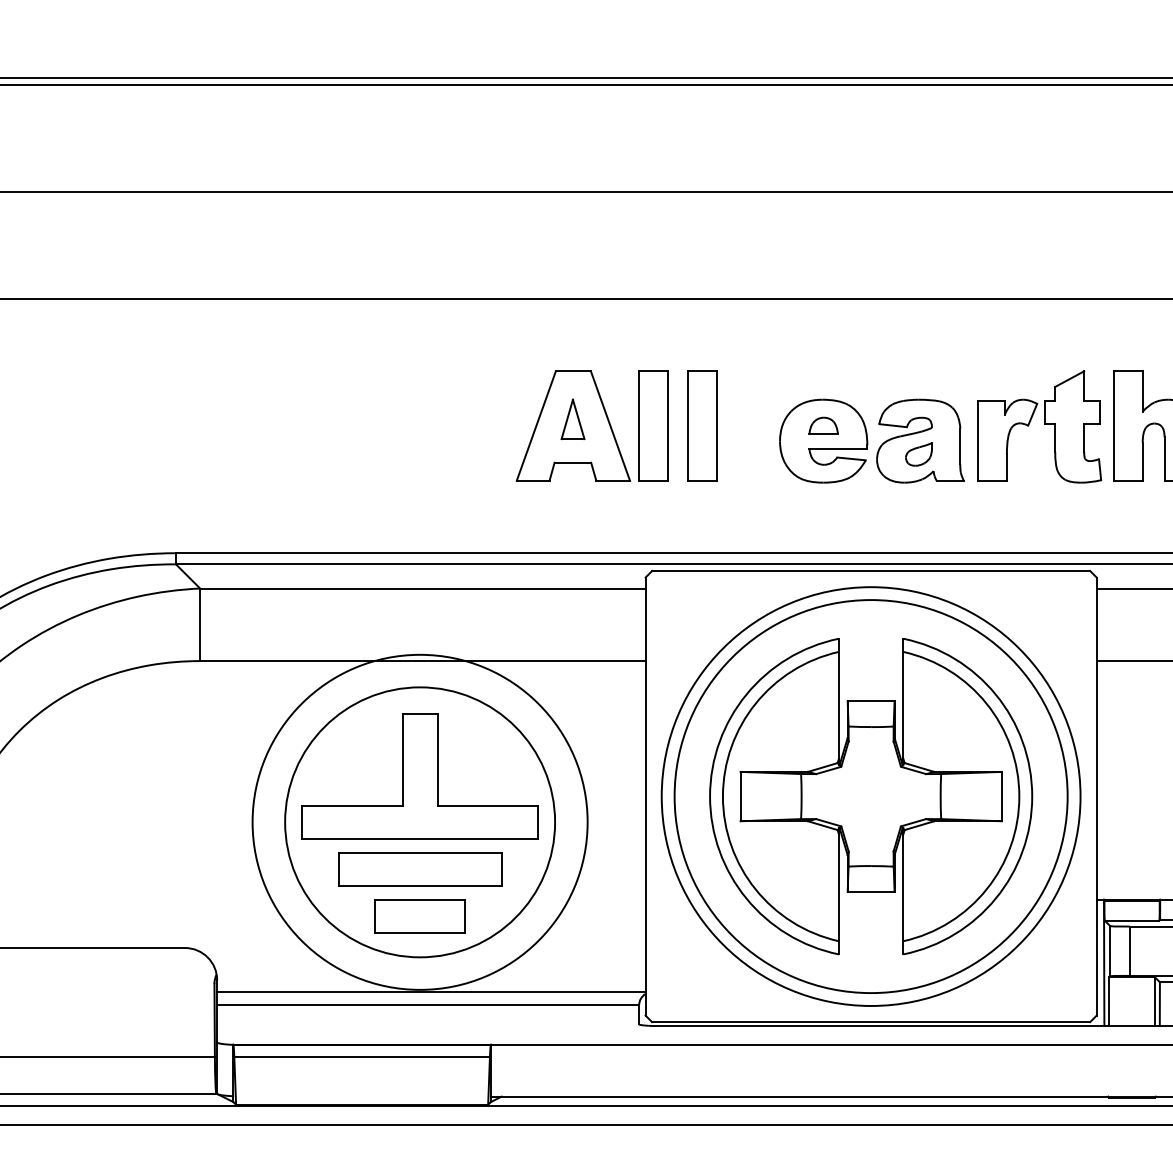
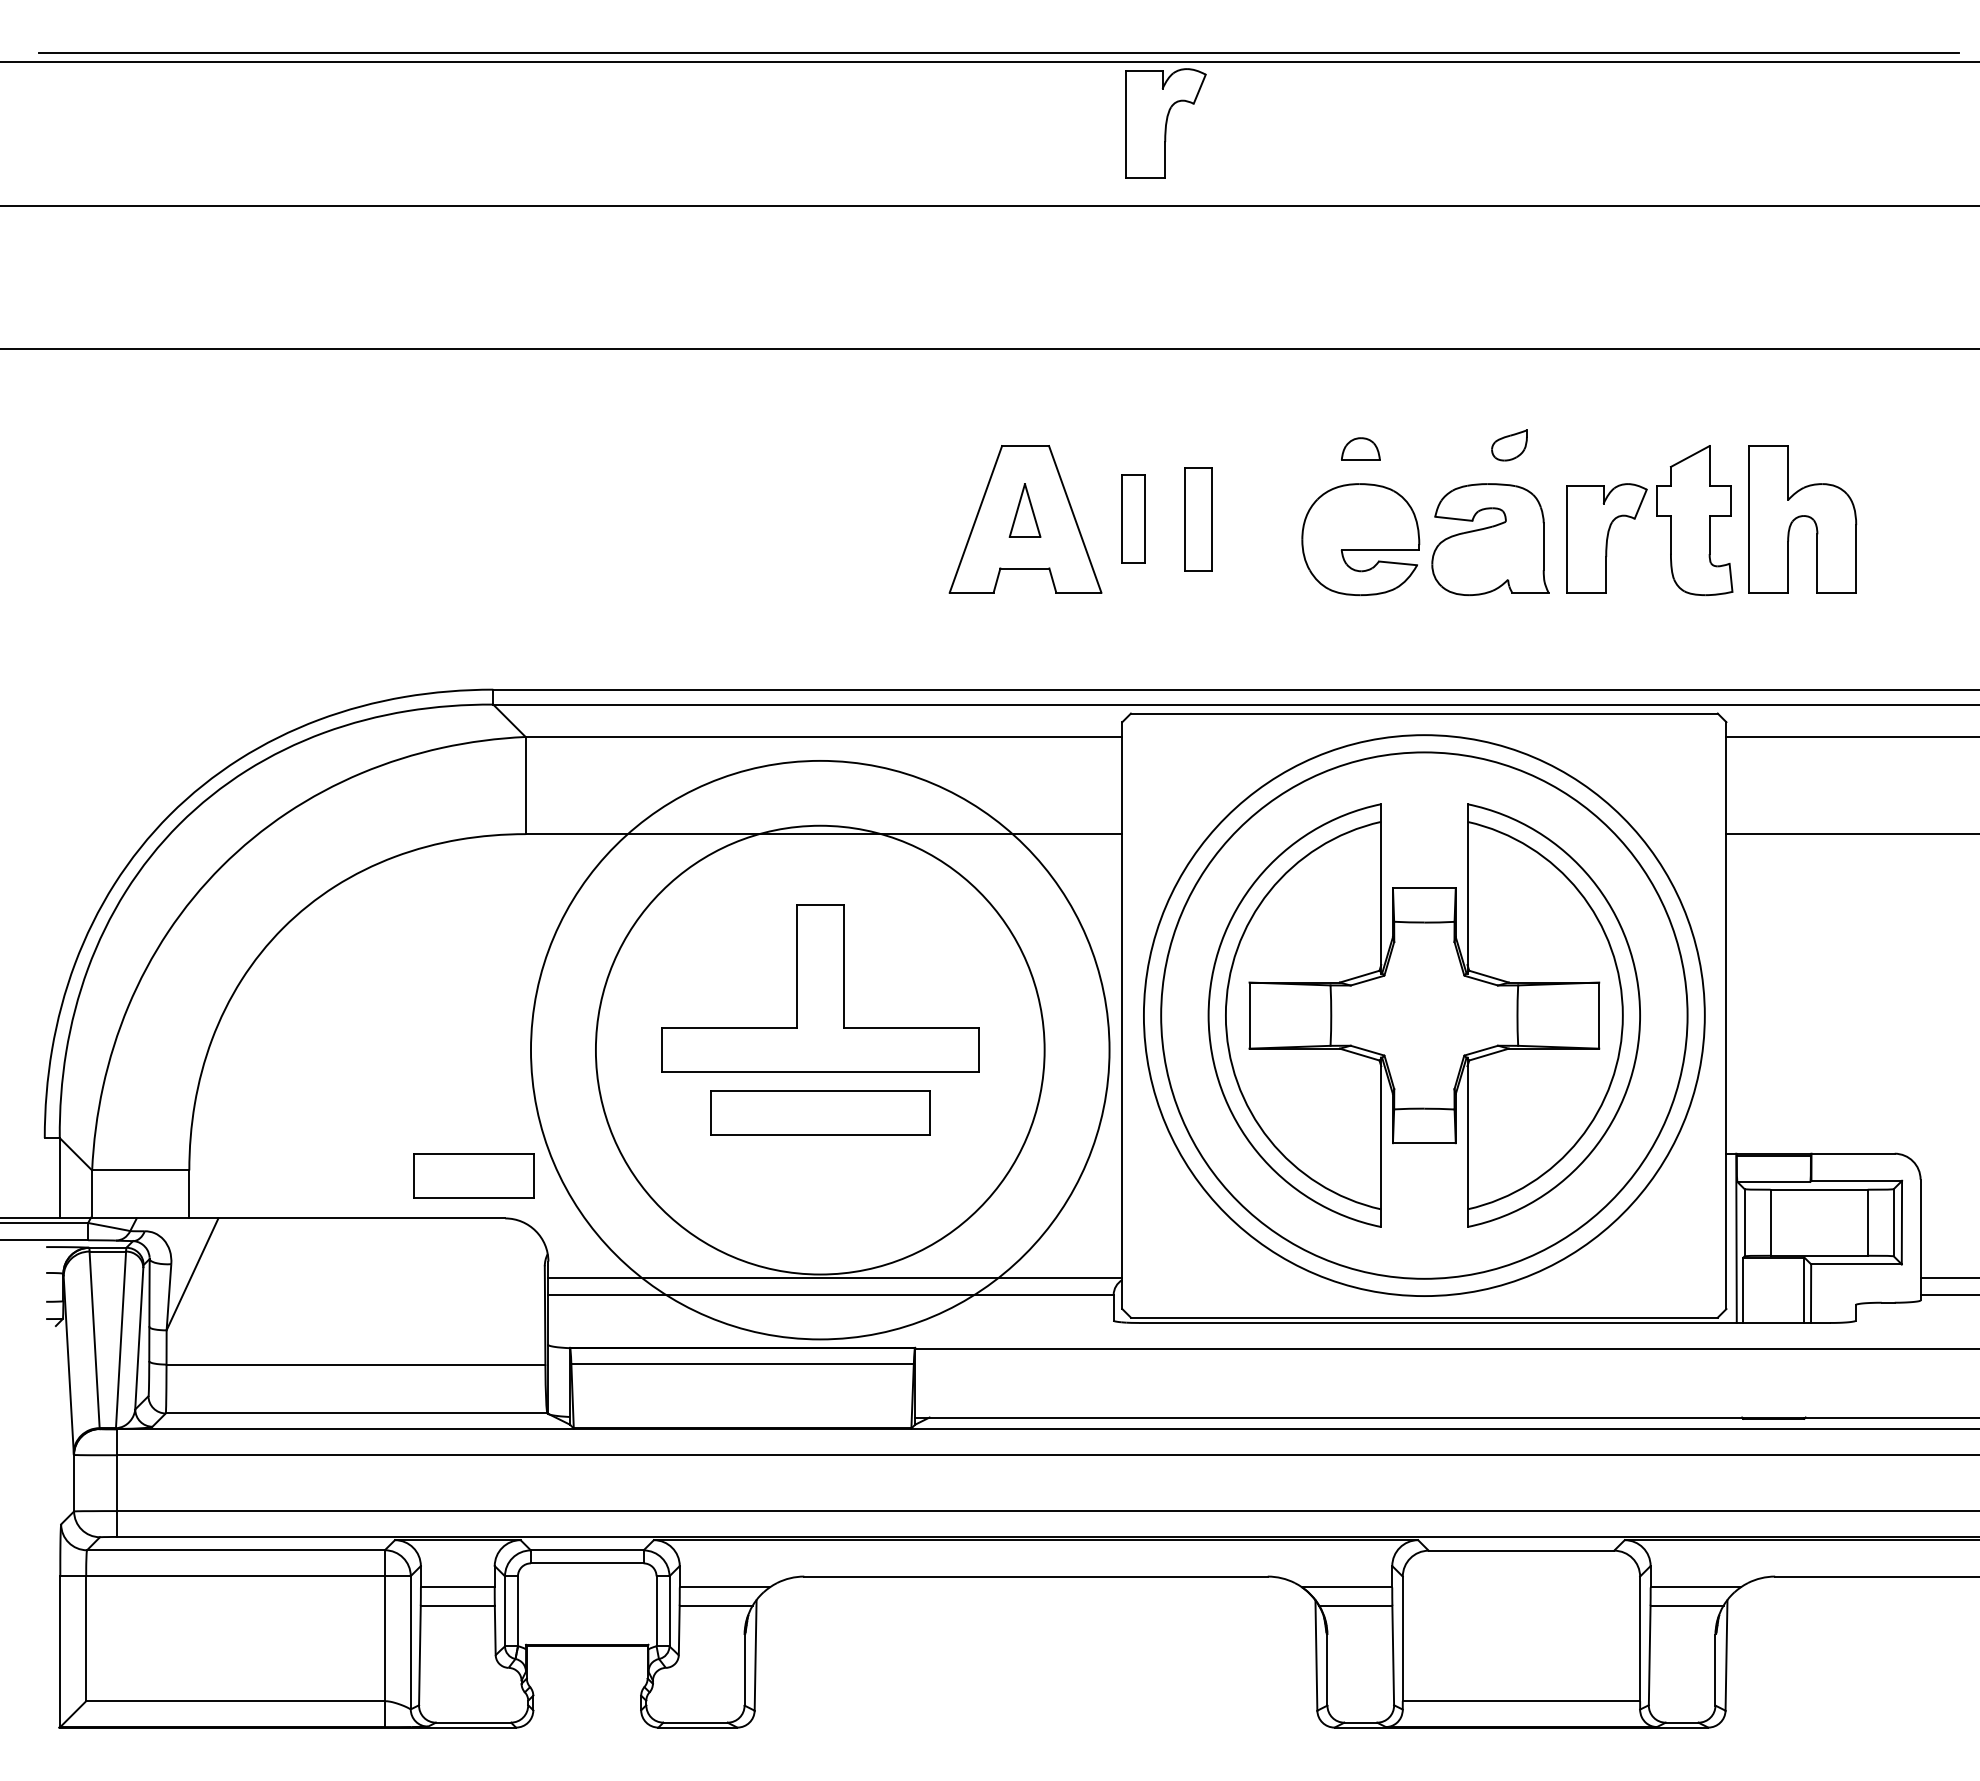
part: (677, 130) -> (1165, 123), added
part: (823, 425) -> (1360, 448), moved
part: (653, 426) -> (1133, 519), size x0.6
part: (702, 426) -> (1198, 519), size x0.7
part: (919, 454) -> (1509, 445), moved
circle: (420, 821) -> (820, 1049), size x1.6
part: (419, 915) -> (473, 1175), moved

